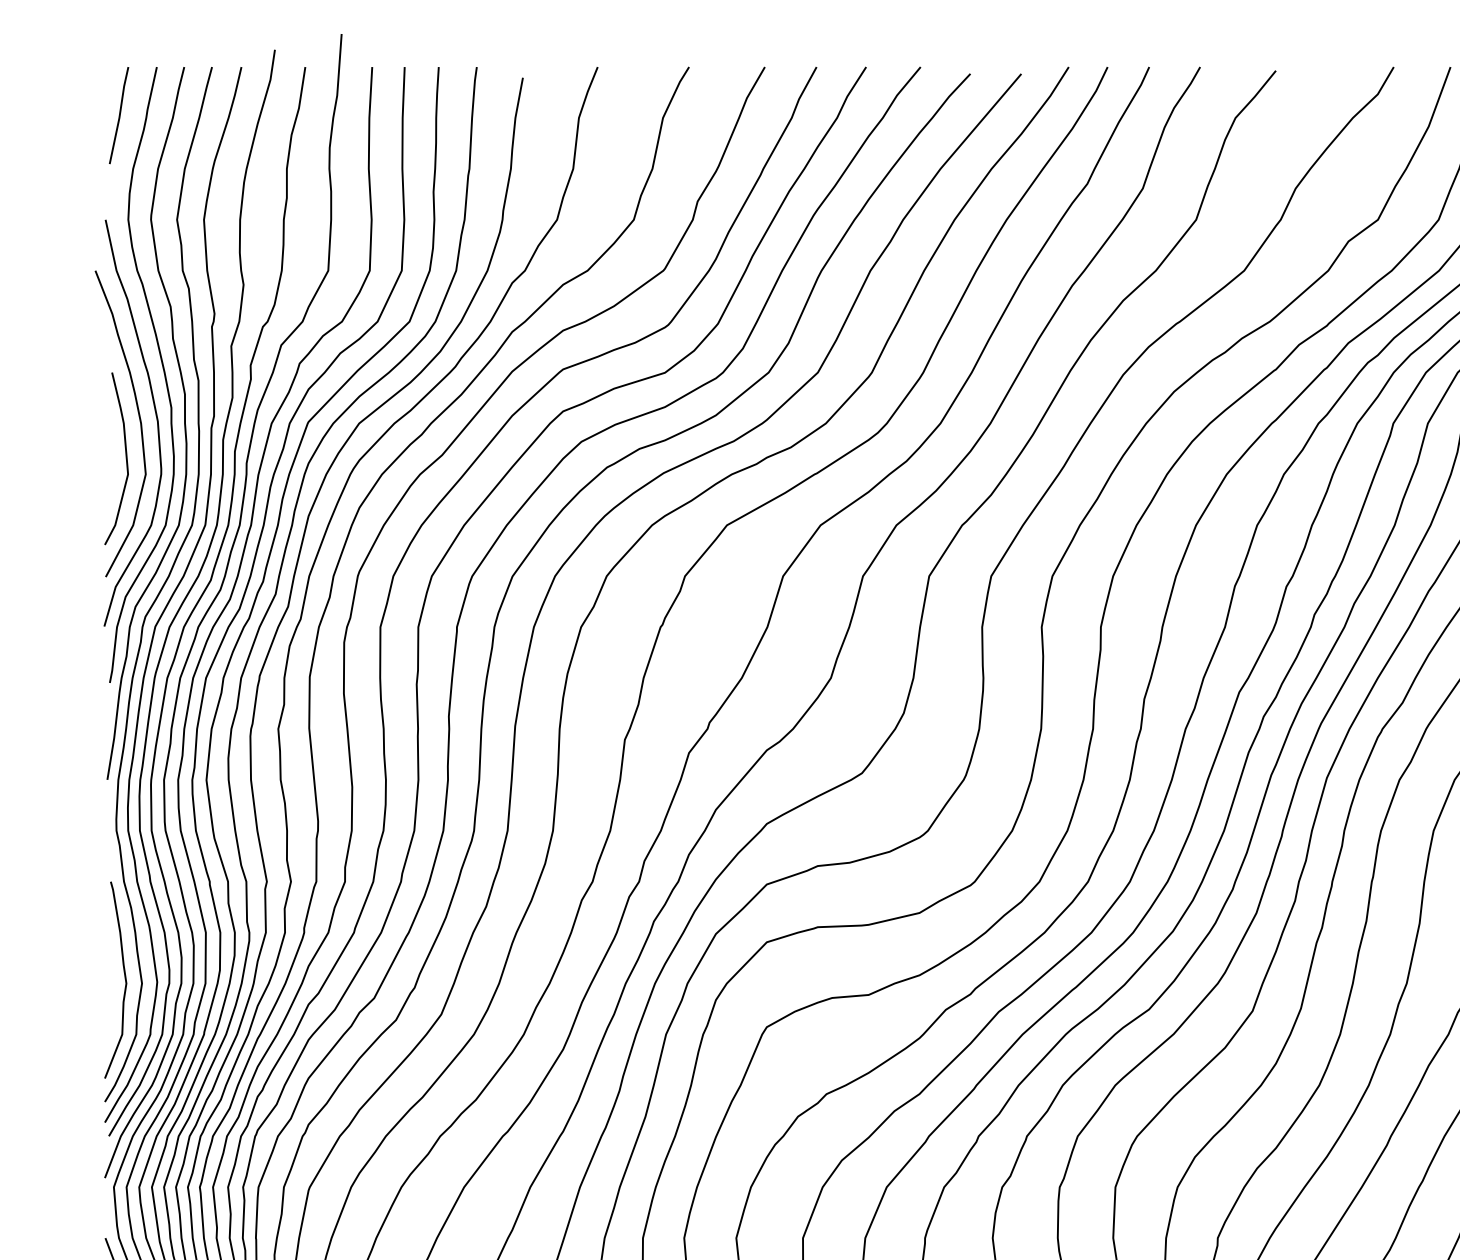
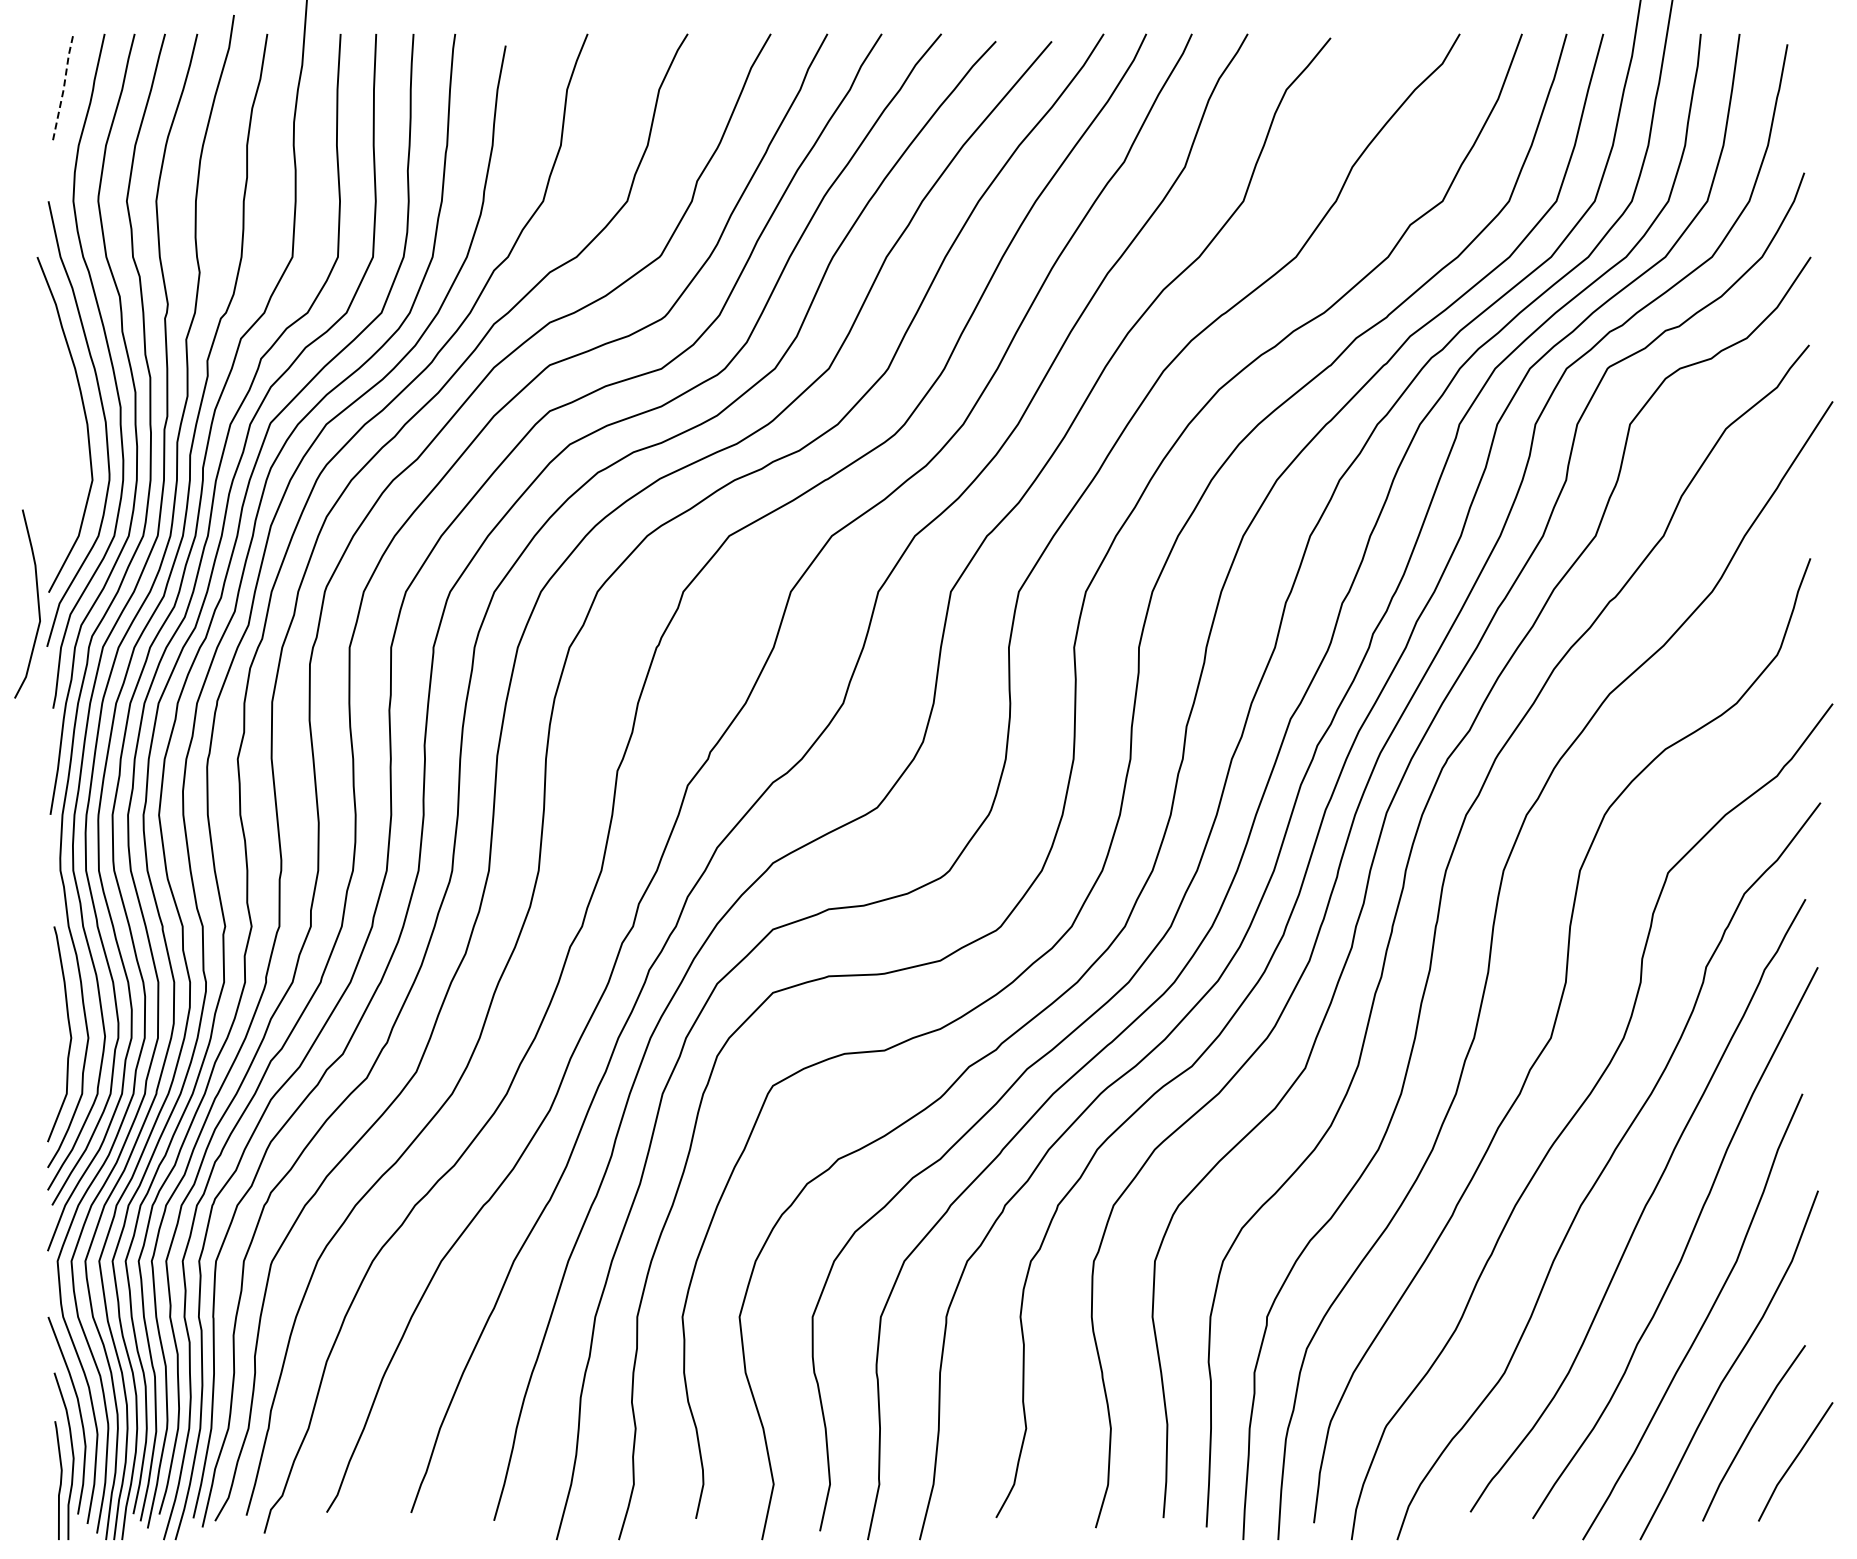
line: (120, 115) -> (64, 86), solid -> dashed
curve: (125, 458) -> (37, 603), moved

